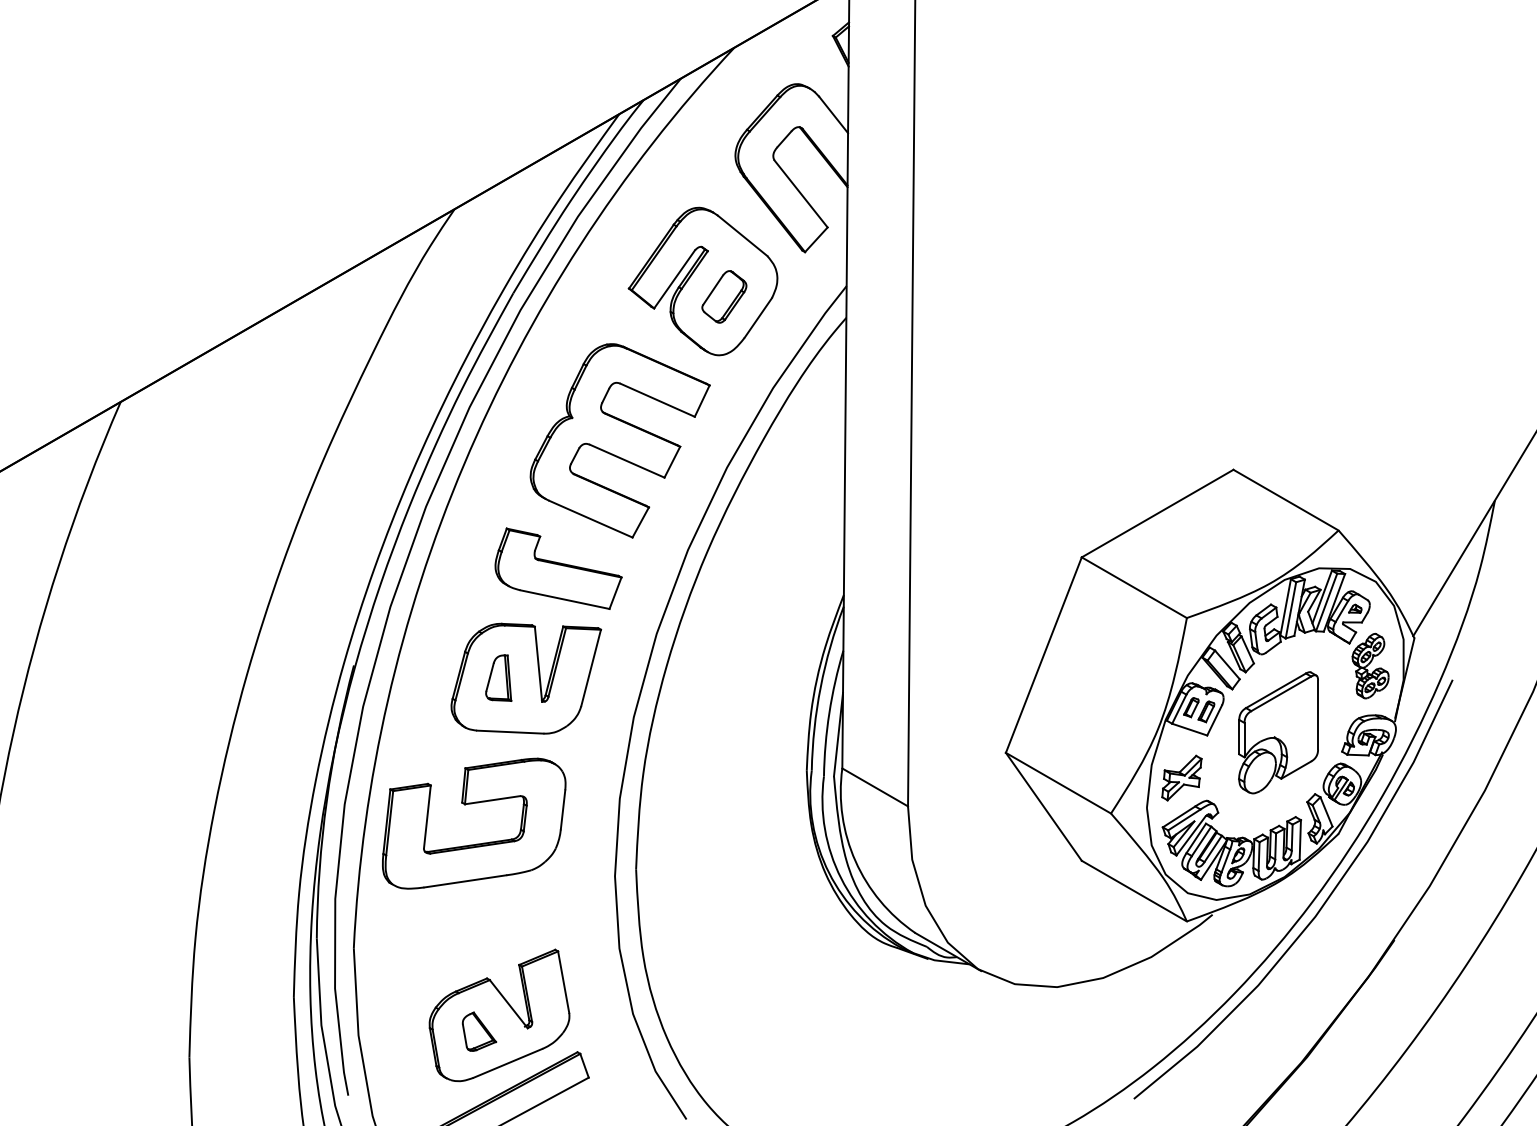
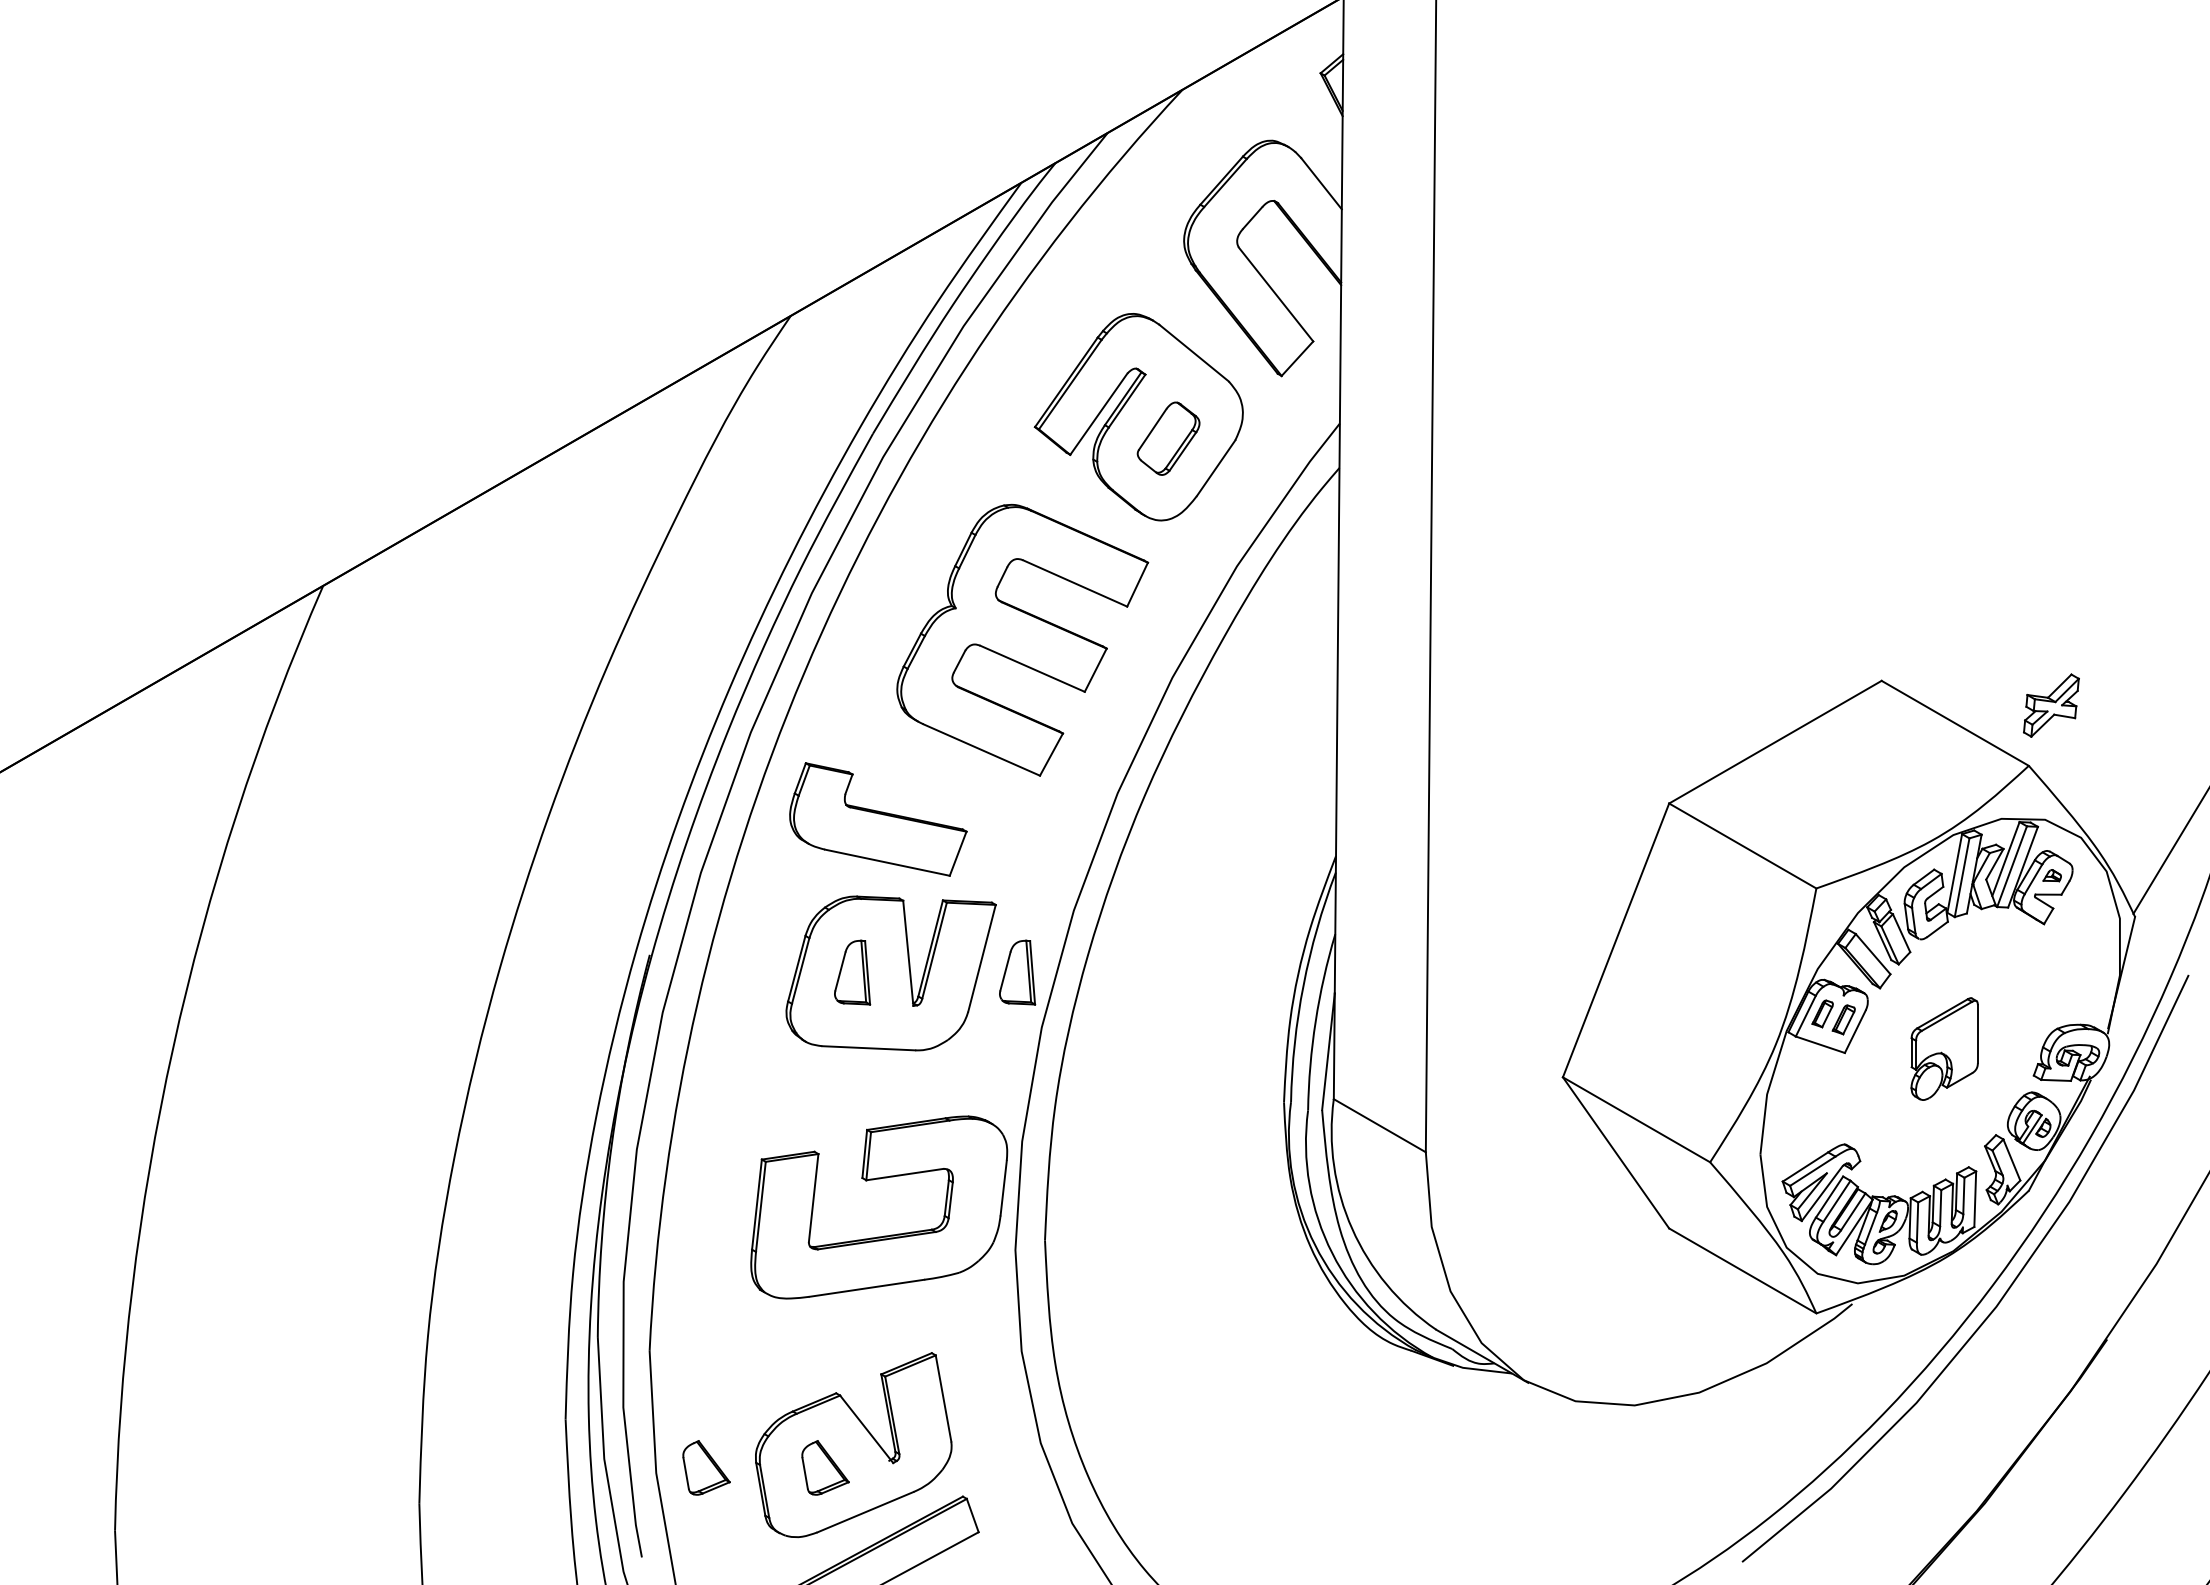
part: (558, 568) -> (878, 819), moved
part: (1370, 665) -> (2073, 955), removed
part: (616, 678) -> (1017, 972), added
part: (1278, 732) -> (1944, 1048), size x0.6
part: (1181, 777) -> (2051, 705), moved
part: (470, 804) -> (873, 1180), moved
part: (394, 1031) -> (706, 1467), added

